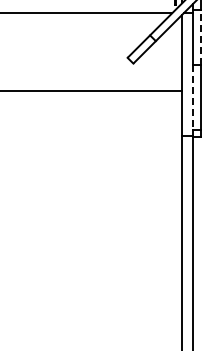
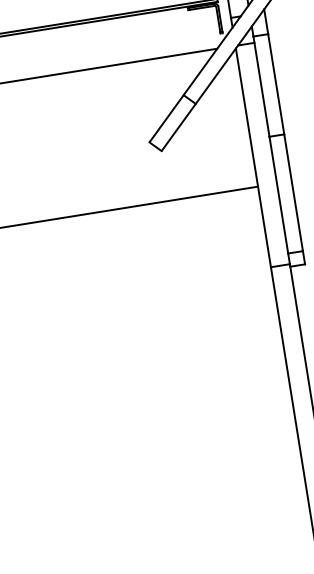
line: (200, 37) -> (275, 84), dashed -> solid
line: (192, 97) -> (278, 195), dashed -> solid

